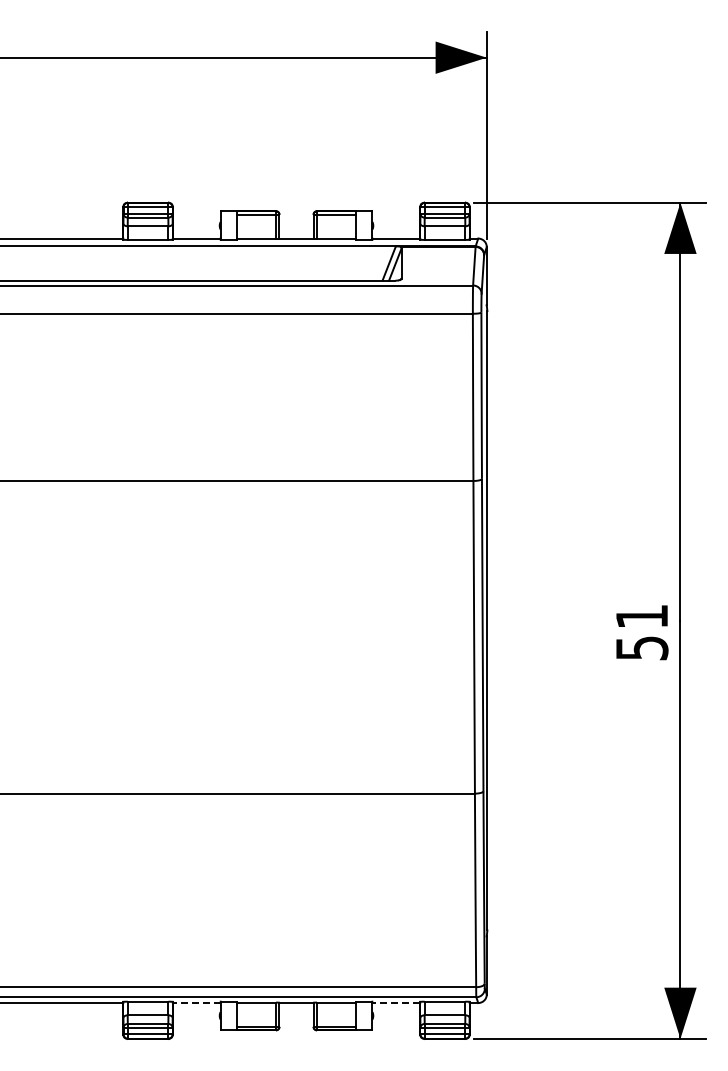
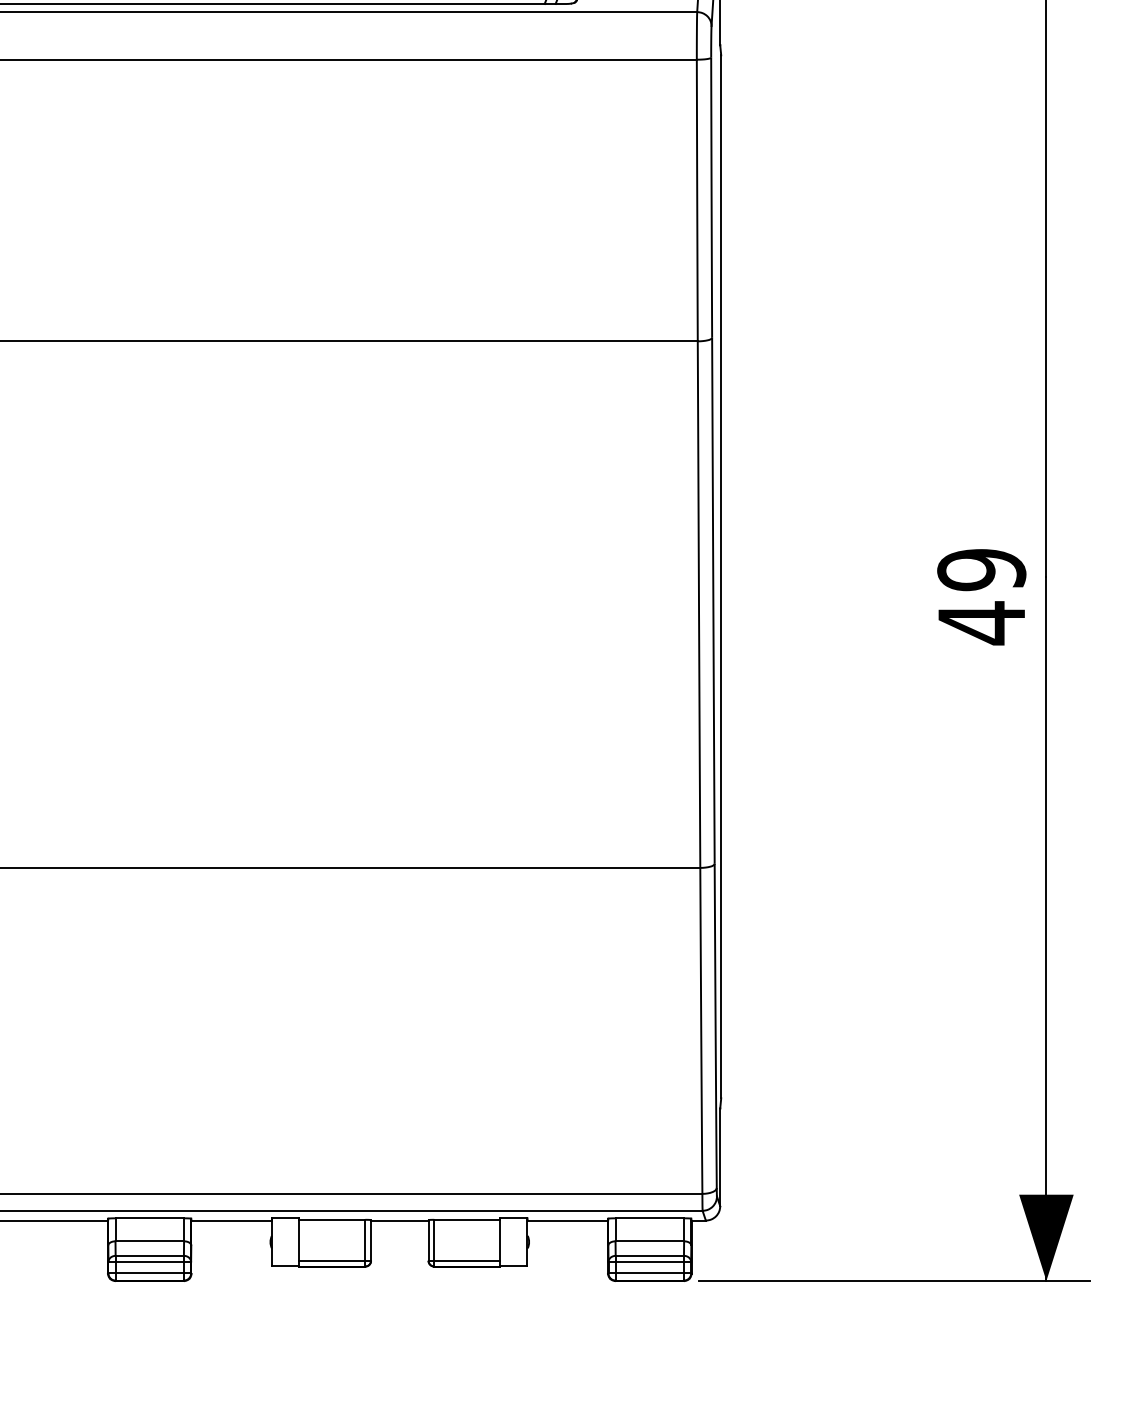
text: (641, 632) -> (980, 596), 51 -> 49
line: (196, 1003) -> (231, 1221), dashed -> solid
line: (396, 1003) -> (568, 1221), dashed -> solid

